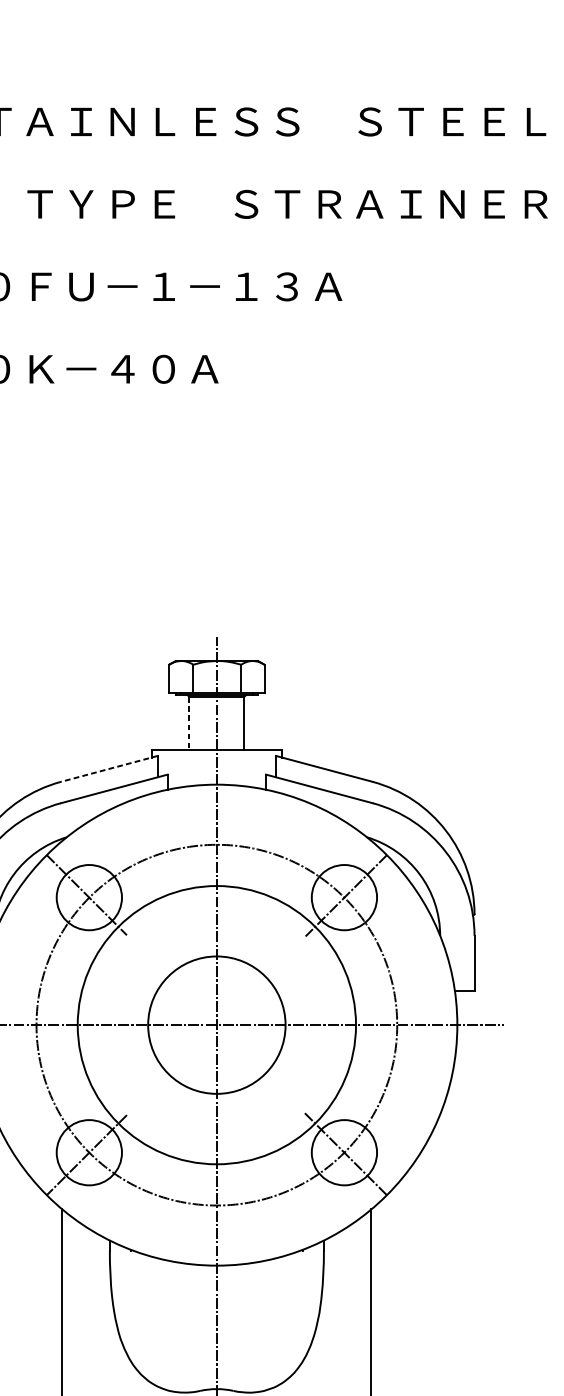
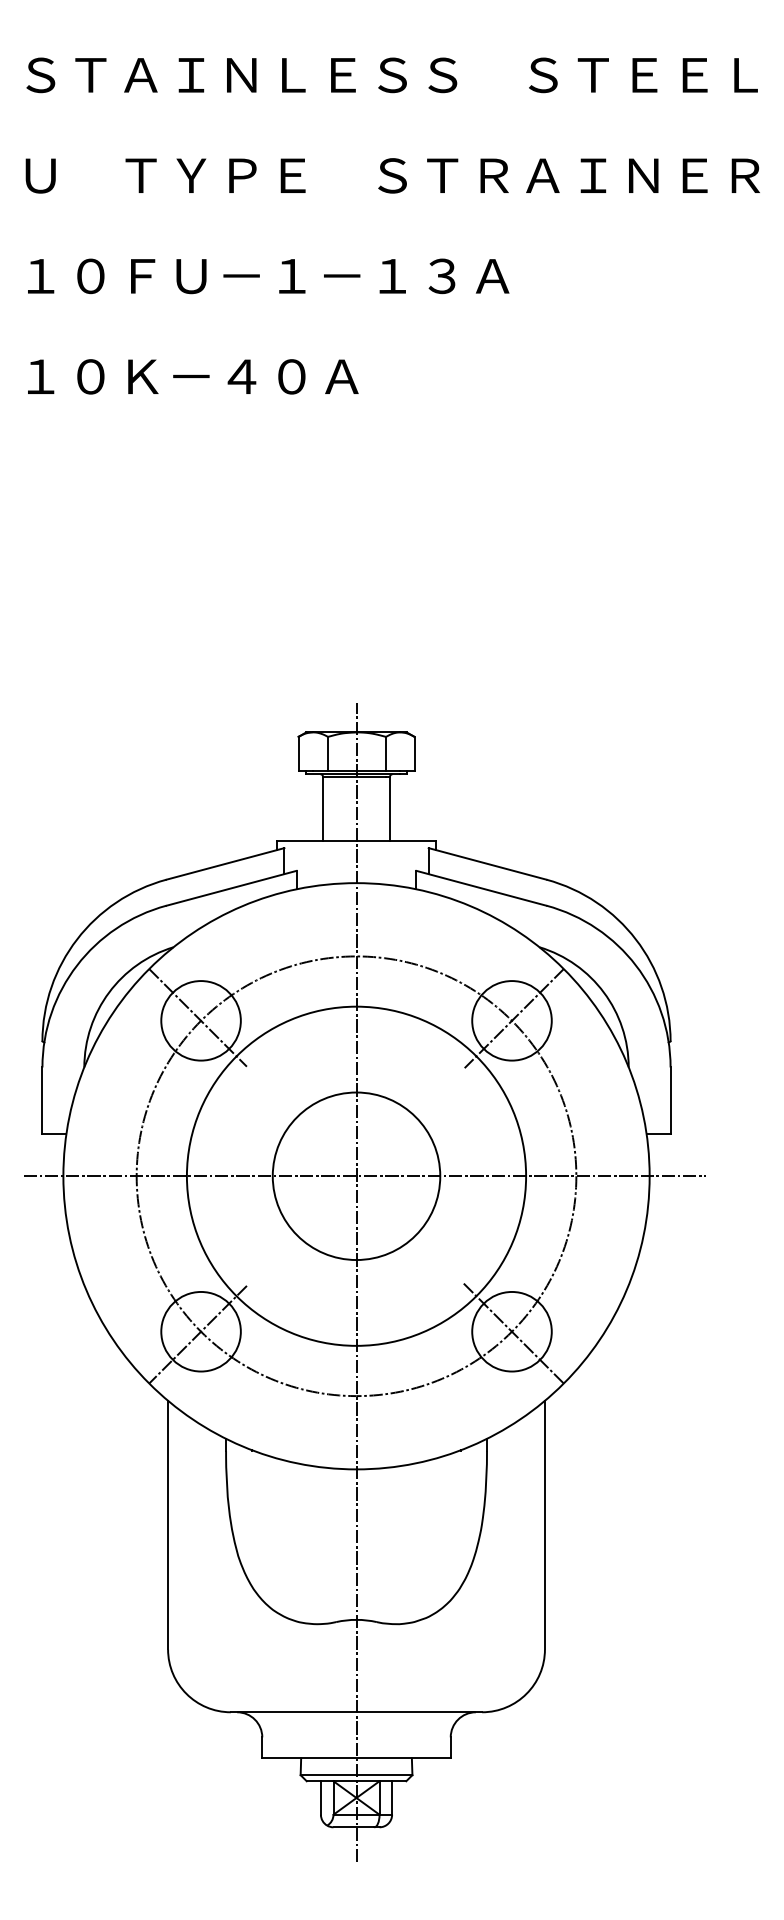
line: (189, 724) -> (323, 809), dashed -> solid
line: (109, 768) -> (225, 863), dashed -> solid

